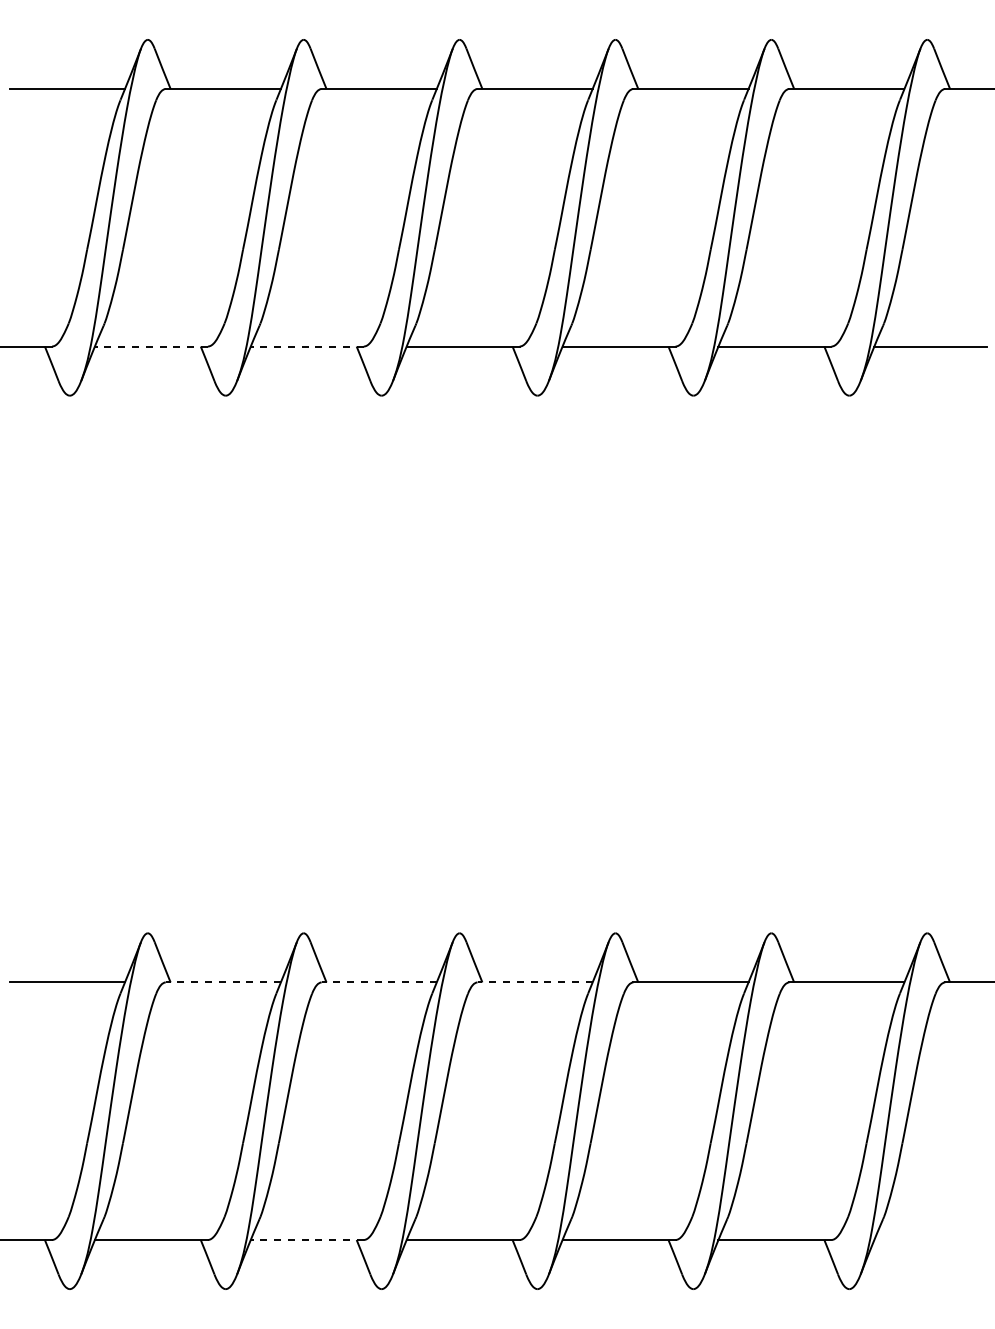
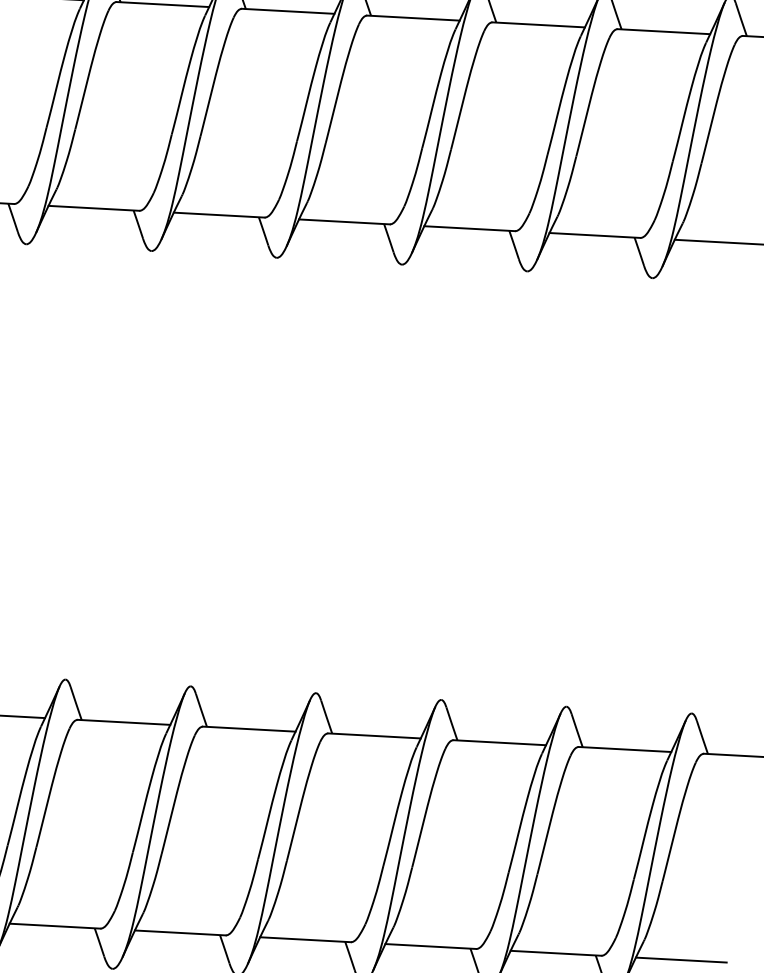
line: (150, 346) -> (93, 208), dashed -> solid
line: (306, 346) -> (218, 215), dashed -> solid
line: (223, 982) -> (124, 722), dashed -> solid
line: (379, 982) -> (249, 729), dashed -> solid
line: (535, 982) -> (374, 735), dashed -> solid
line: (306, 1240) -> (179, 933), dashed -> solid
line: (930, 1240) -> (680, 960), added

